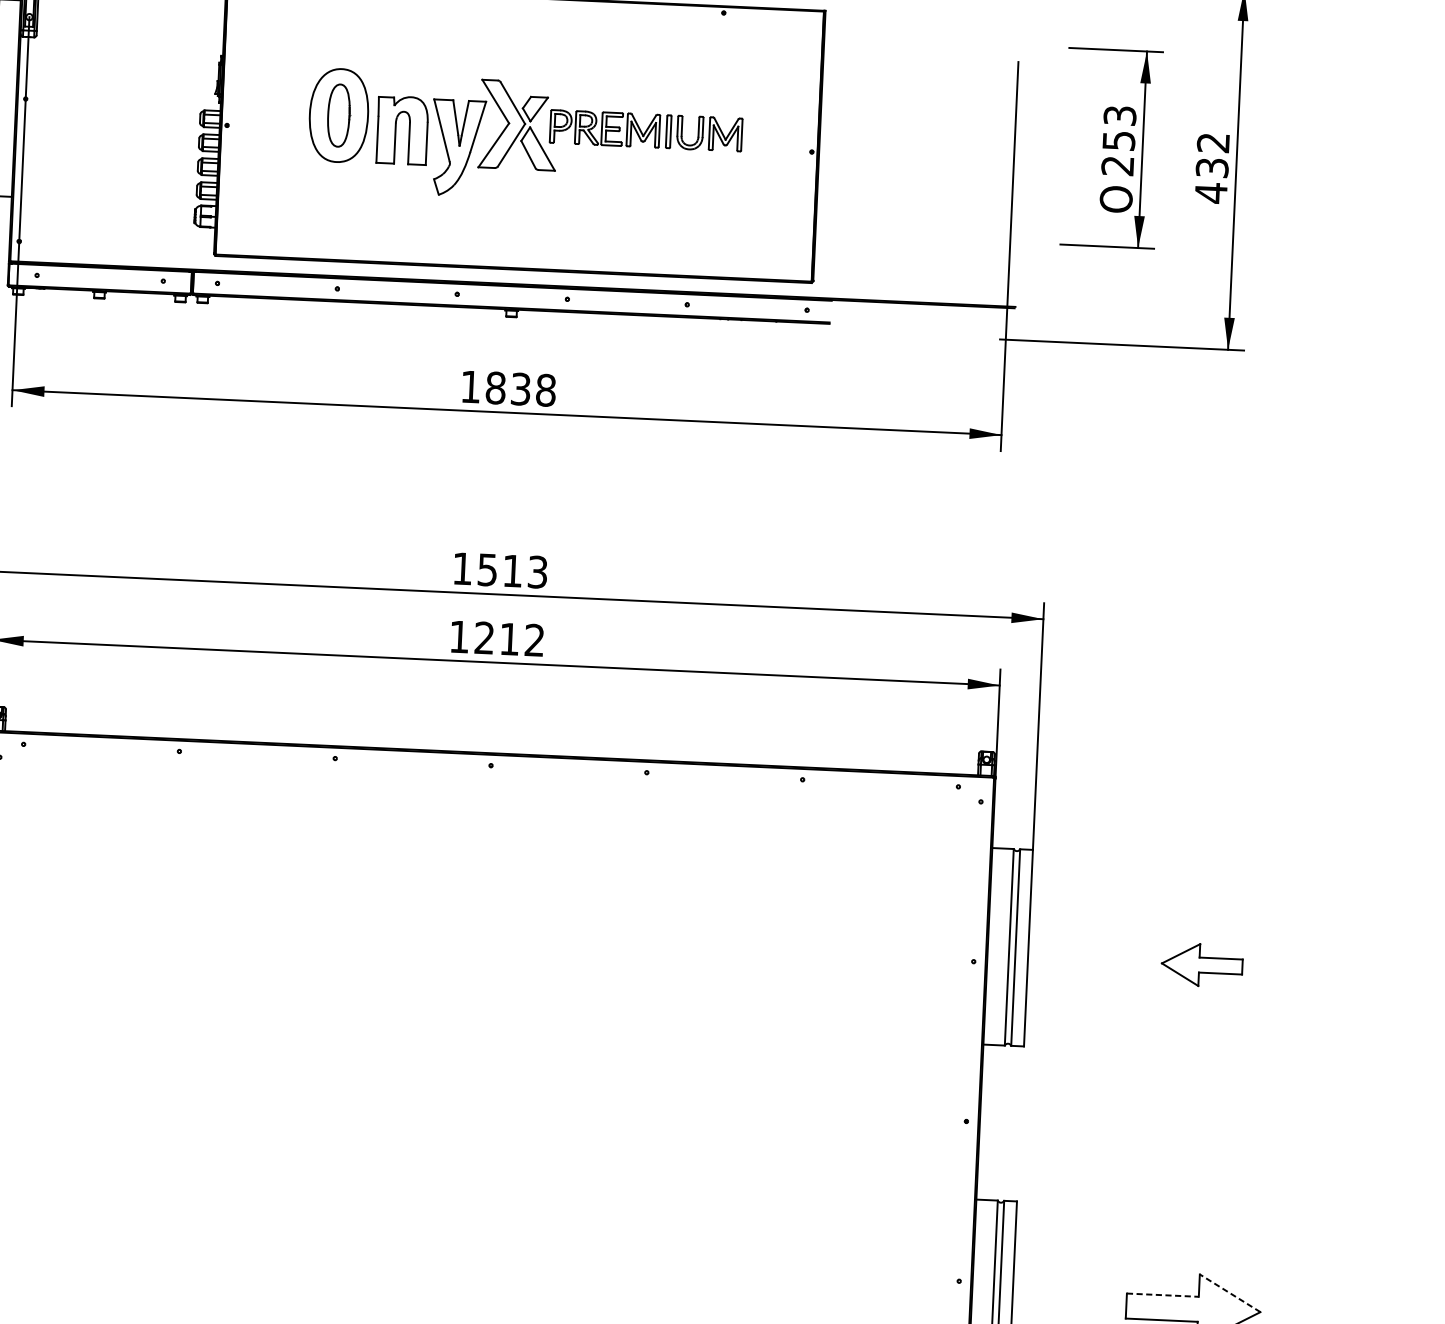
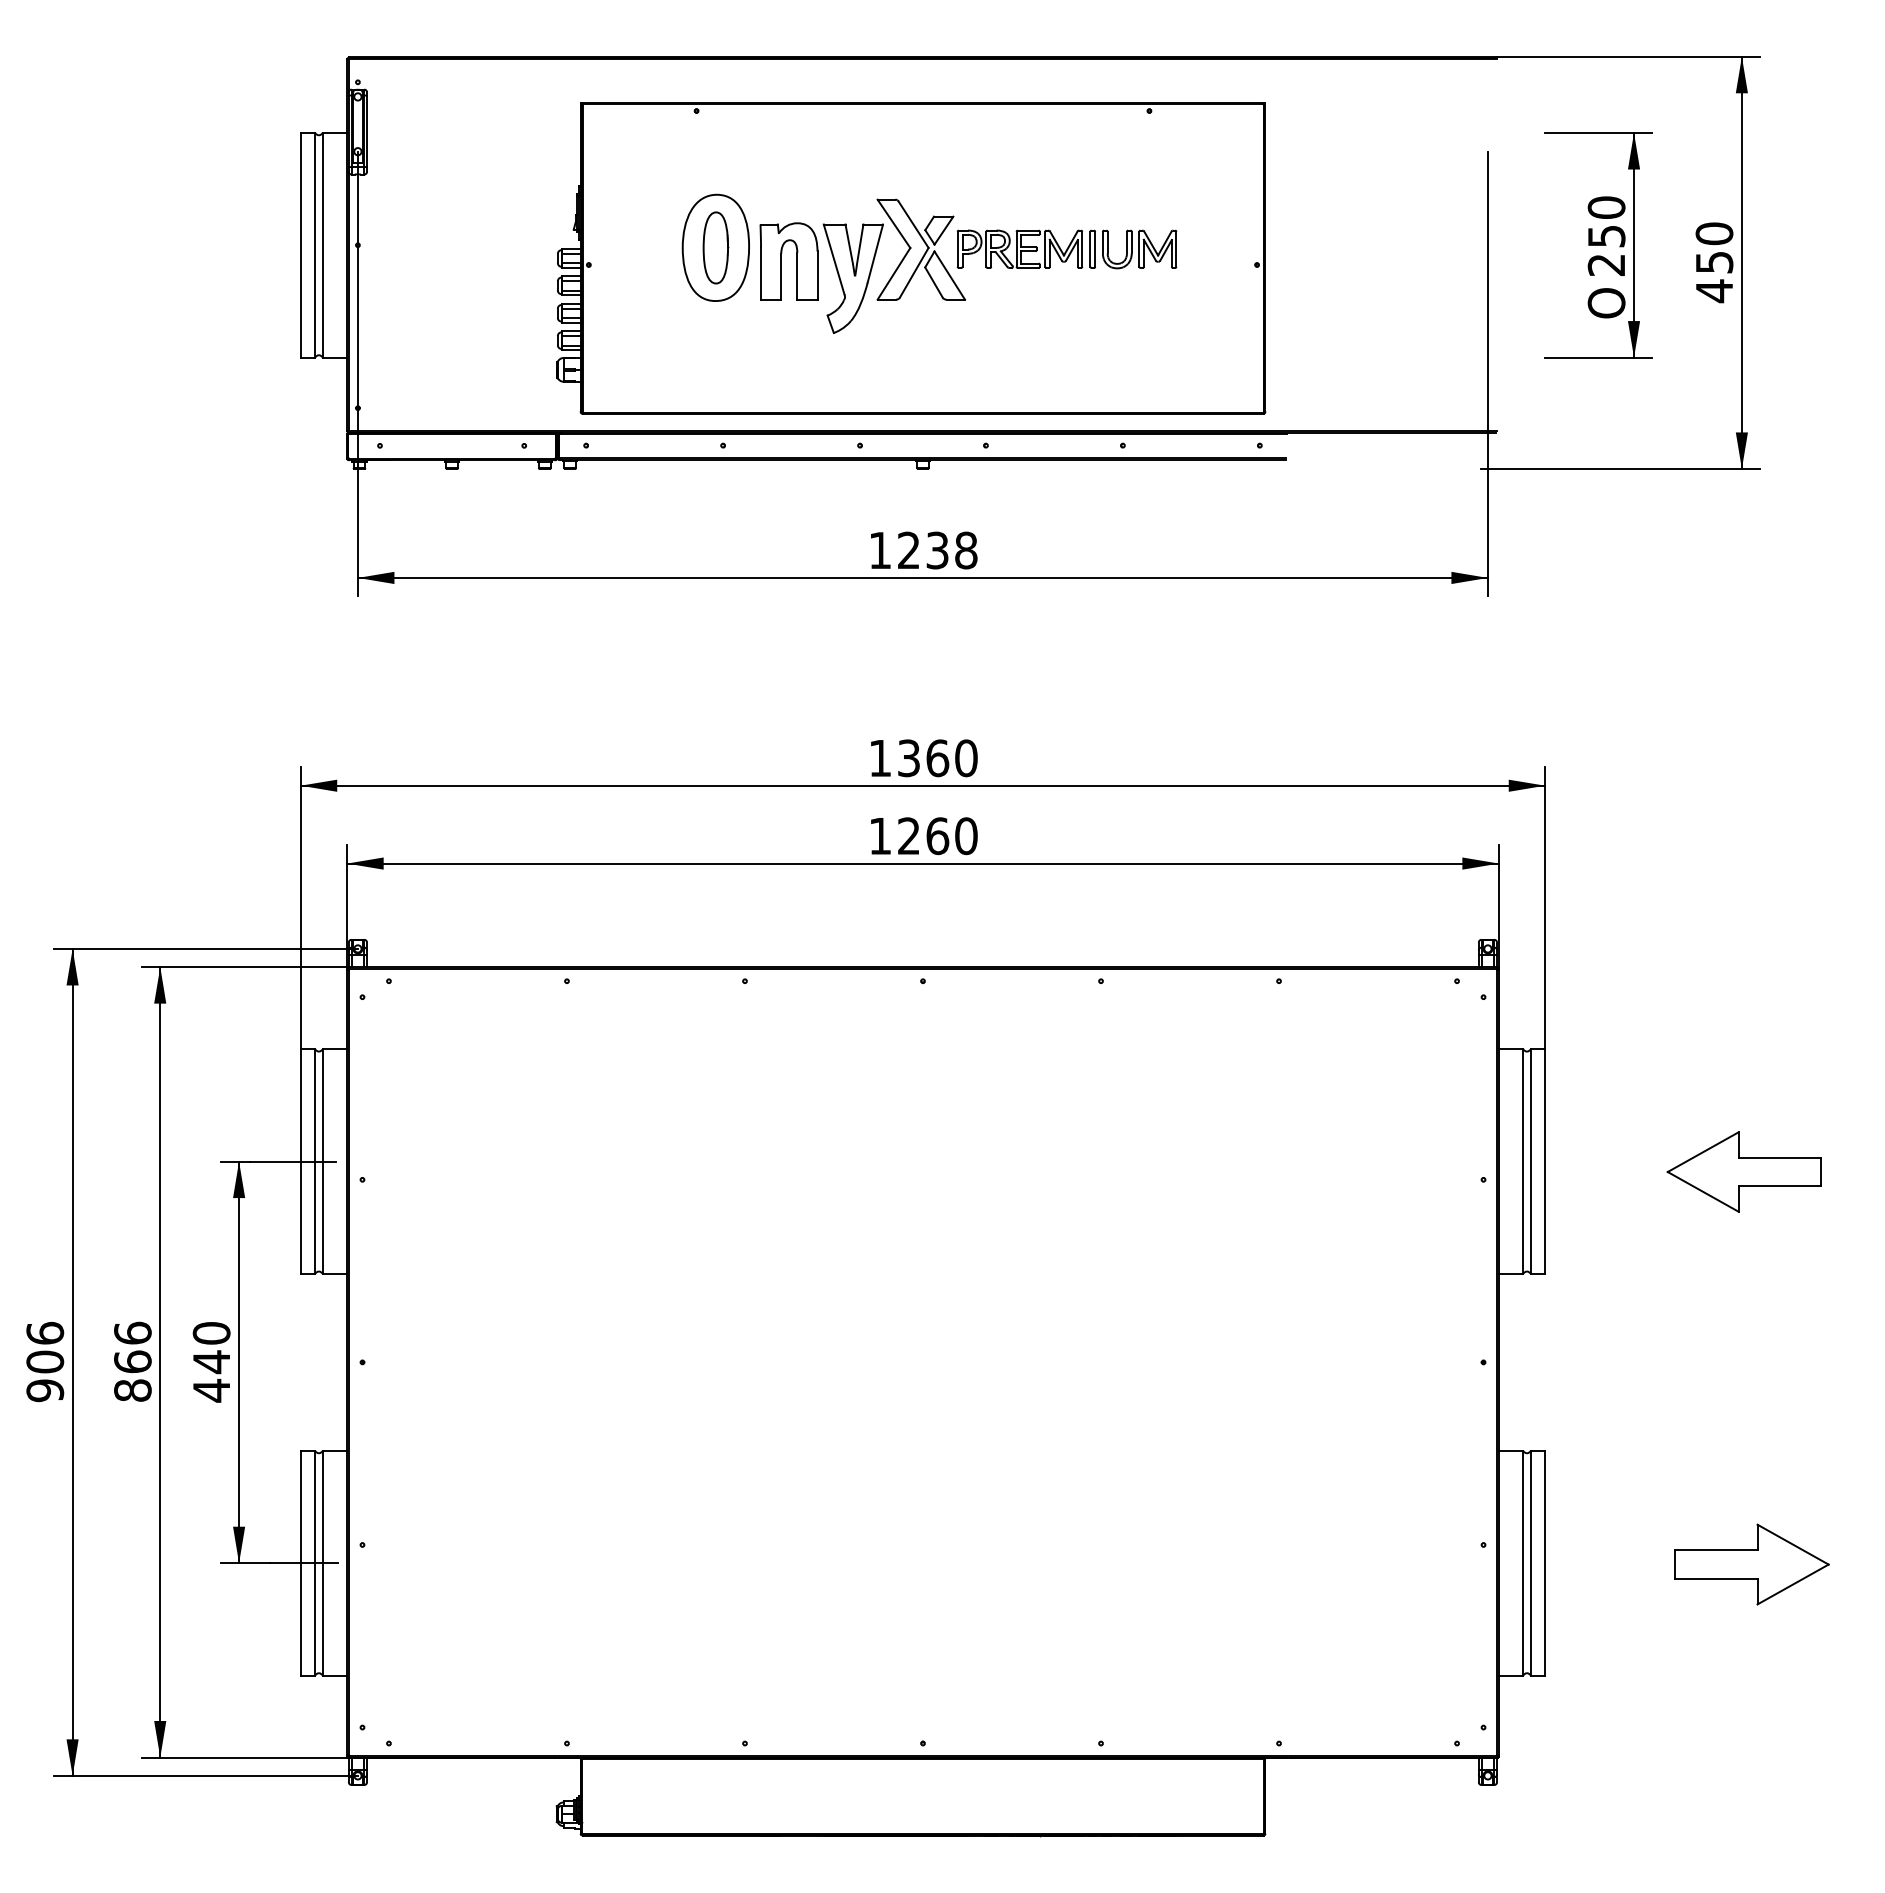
text: (1119, 115) -> (1606, 207), 253 -> 250
text: (1212, 154) -> (1714, 247), 432 -> 450
text: (495, 388) -> (908, 550), 1838 -> 1238
text: (512, 571) -> (937, 758), 1513 -> 1360
text: (521, 640) -> (951, 836), 1212 -> 1260
part: (1201, 964) -> (1743, 1171), size x1.67
line: (1230, 1293) -> (1793, 1544), dashed -> solid
line: (1162, 1295) -> (1716, 1550), dashed -> solid

